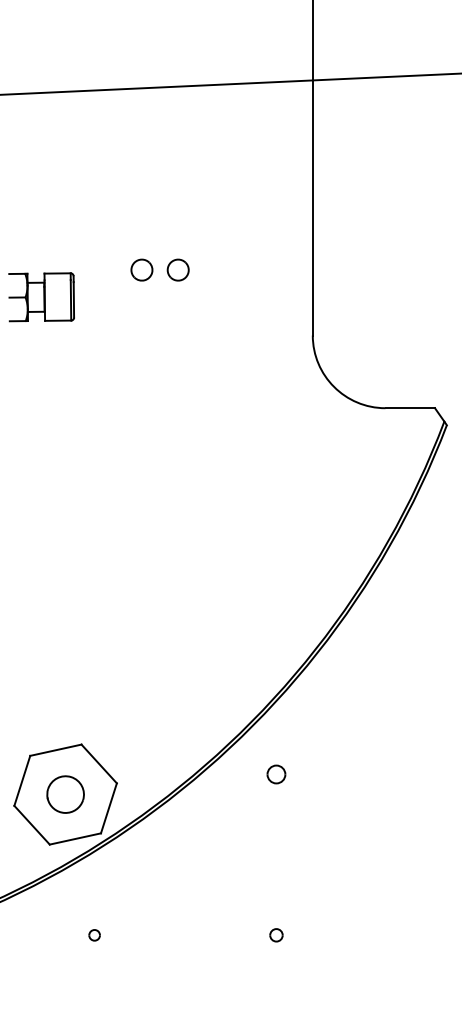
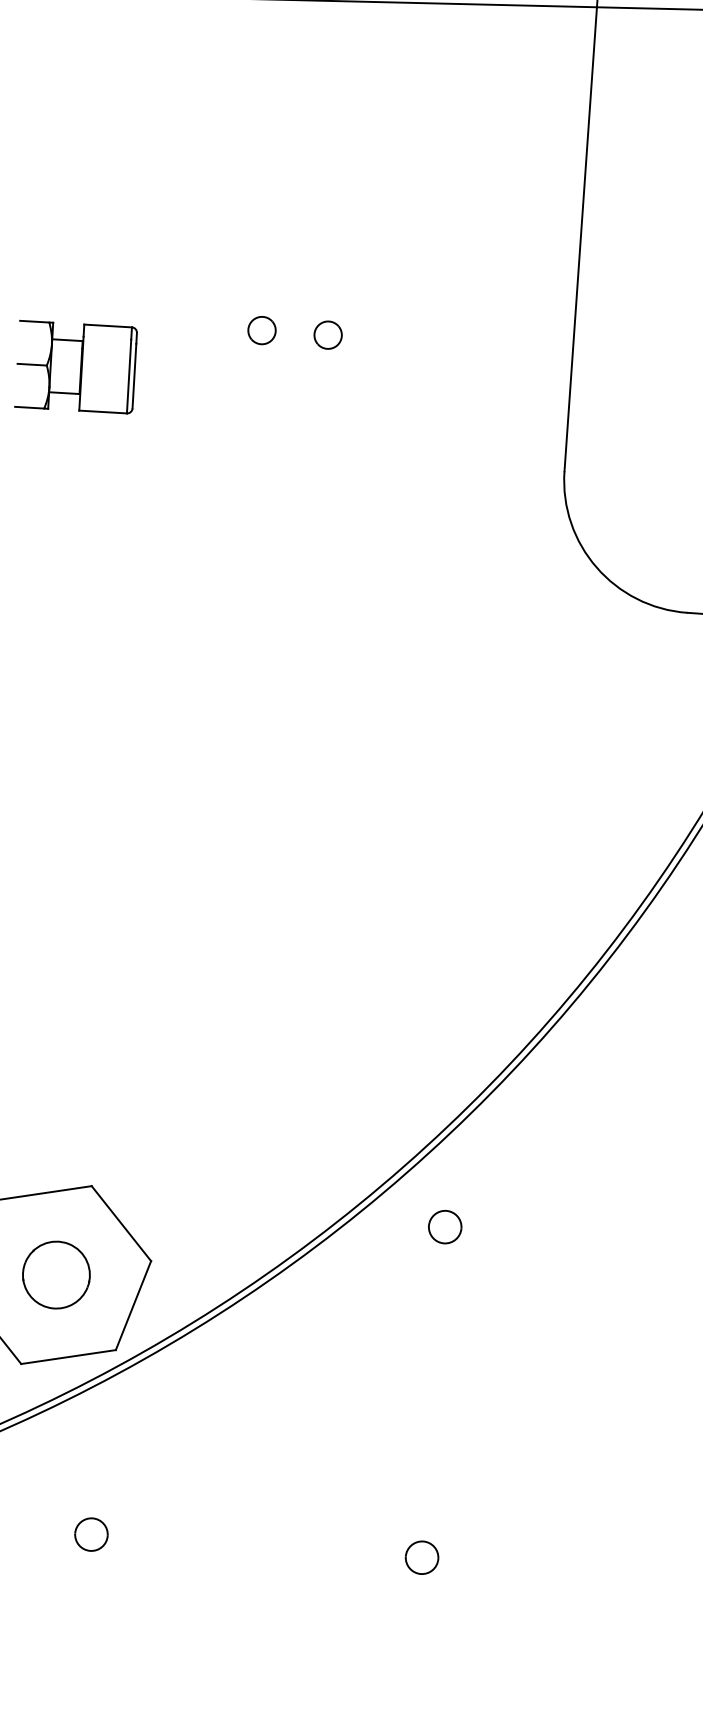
part: (141, 269) -> (261, 329), size x0.71
part: (178, 269) -> (328, 334), size x0.71
part: (276, 774) -> (445, 1227), moved
part: (94, 935) -> (91, 1535), size x1.67
part: (276, 935) -> (422, 1558), size x1.43

